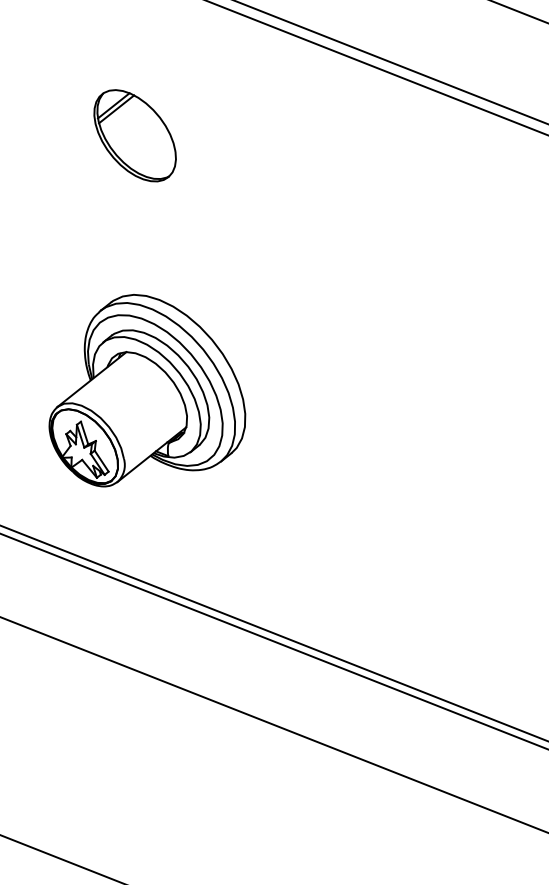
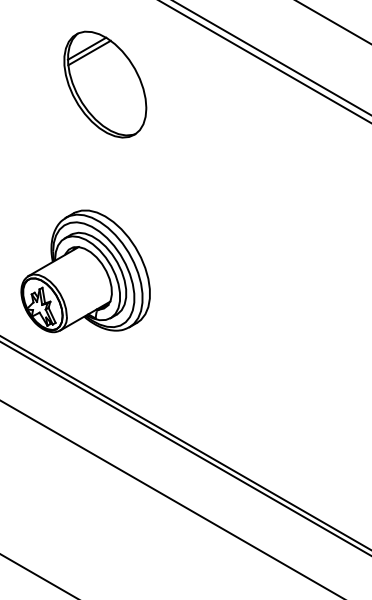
part: (135, 135) -> (105, 84), size x1.67
part: (142, 387) -> (85, 271), moved

